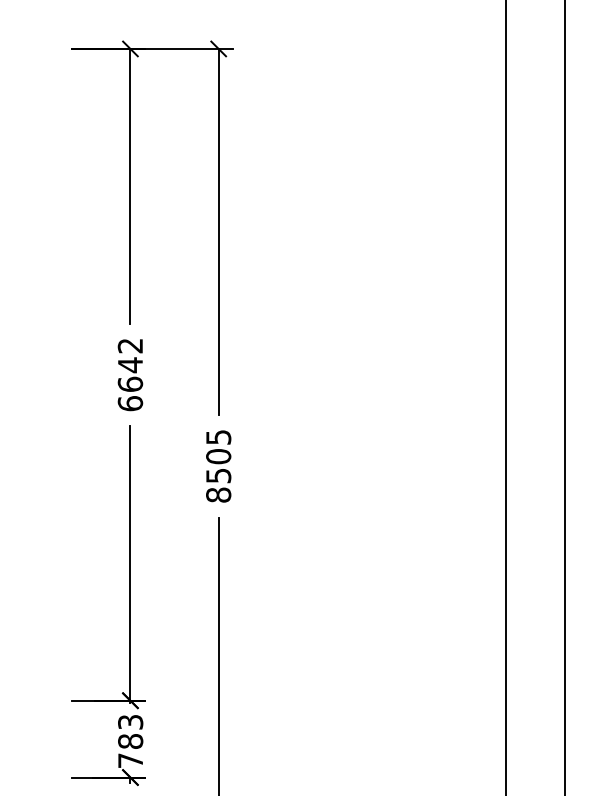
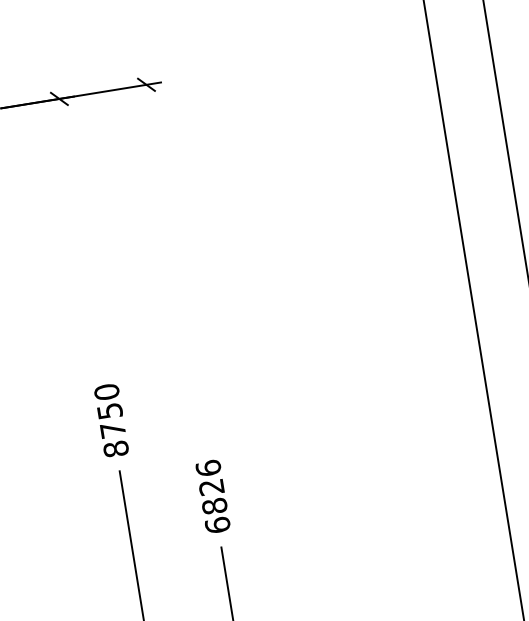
line: (130, 185) -> (81, 233), removed
line: (218, 231) -> (175, 265), removed
text: (130, 374) -> (111, 420), 6642 -> 8750
text: (218, 465) -> (212, 496), 8505 -> 6826

